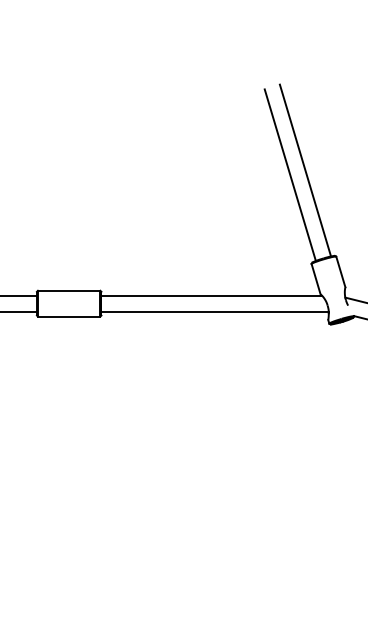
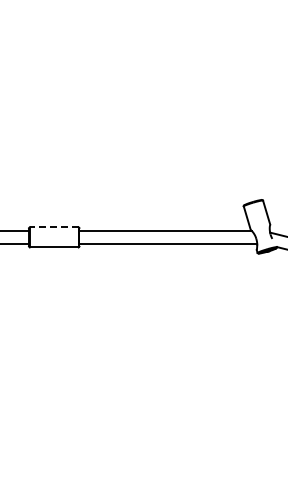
line: (304, 170) -> (238, 133), removed
line: (290, 174) -> (227, 136), removed
line: (68, 291) -> (53, 227), solid -> dashed

